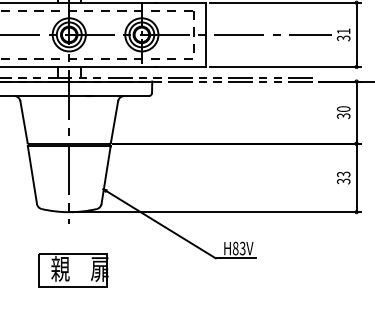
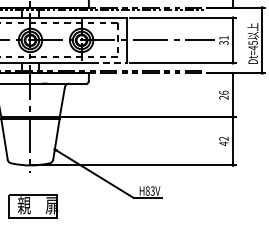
line: (181, 67) -> (109, 63), solid -> dashed
text: (343, 111) -> (223, 94), 30 -> 26
text: (343, 176) -> (223, 140), 33 -> 42

